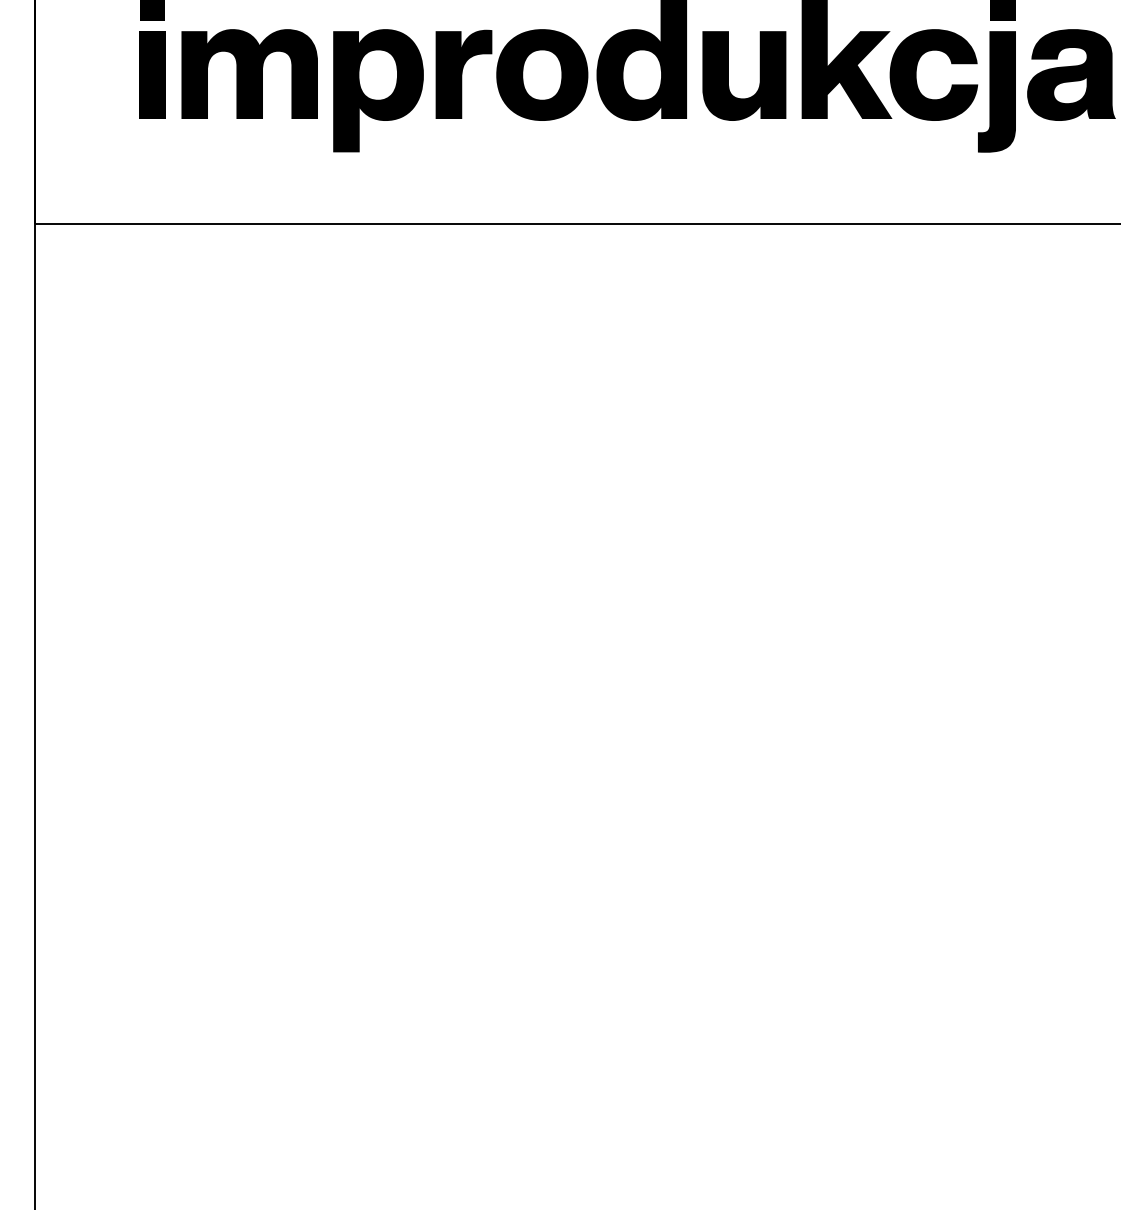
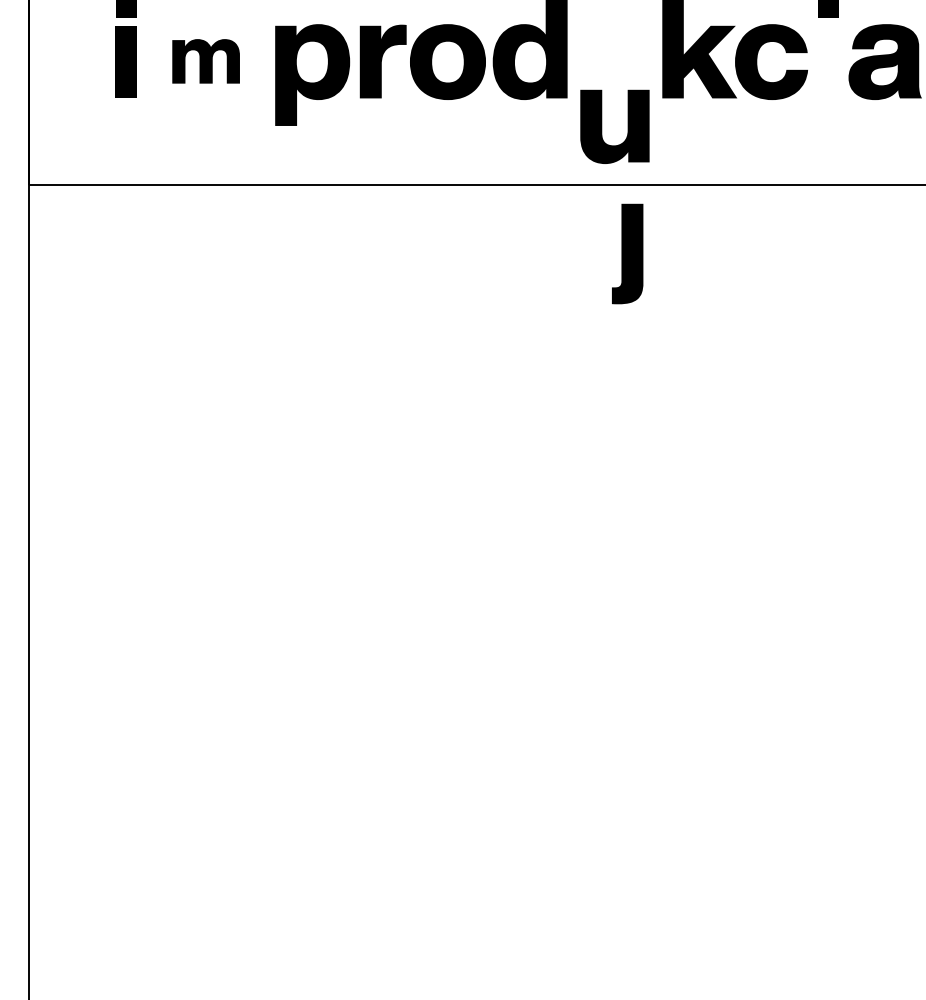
part: (248, 74) -> (205, 61), size x0.6
part: (729, 75) -> (602, 126), moved
part: (996, 91) -> (627, 253), moved

